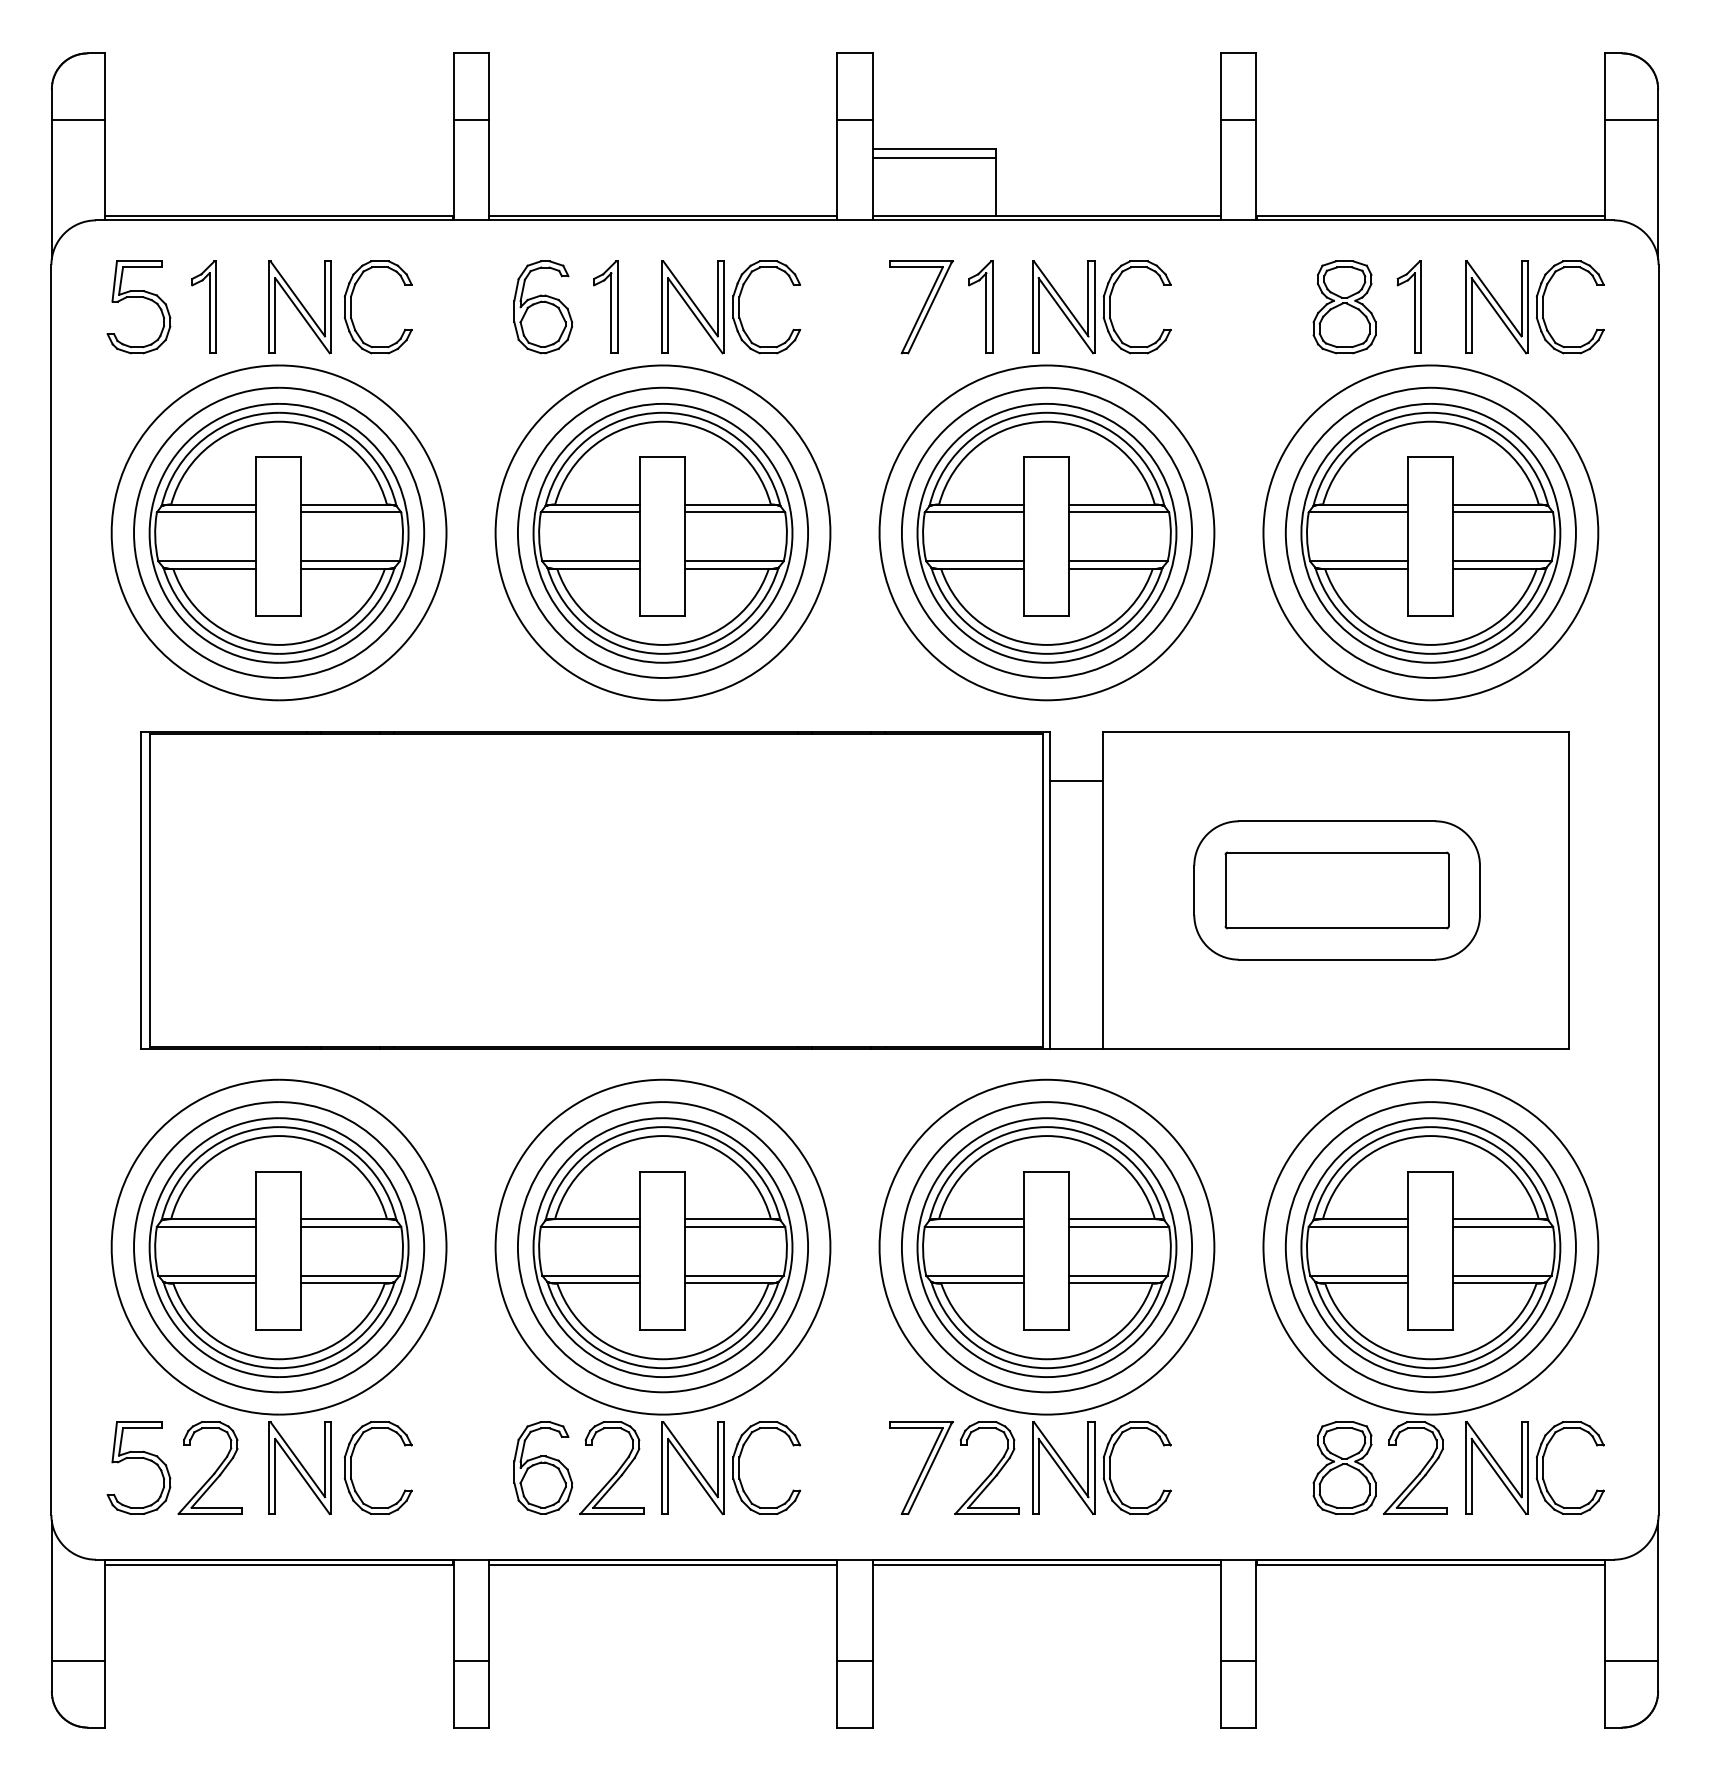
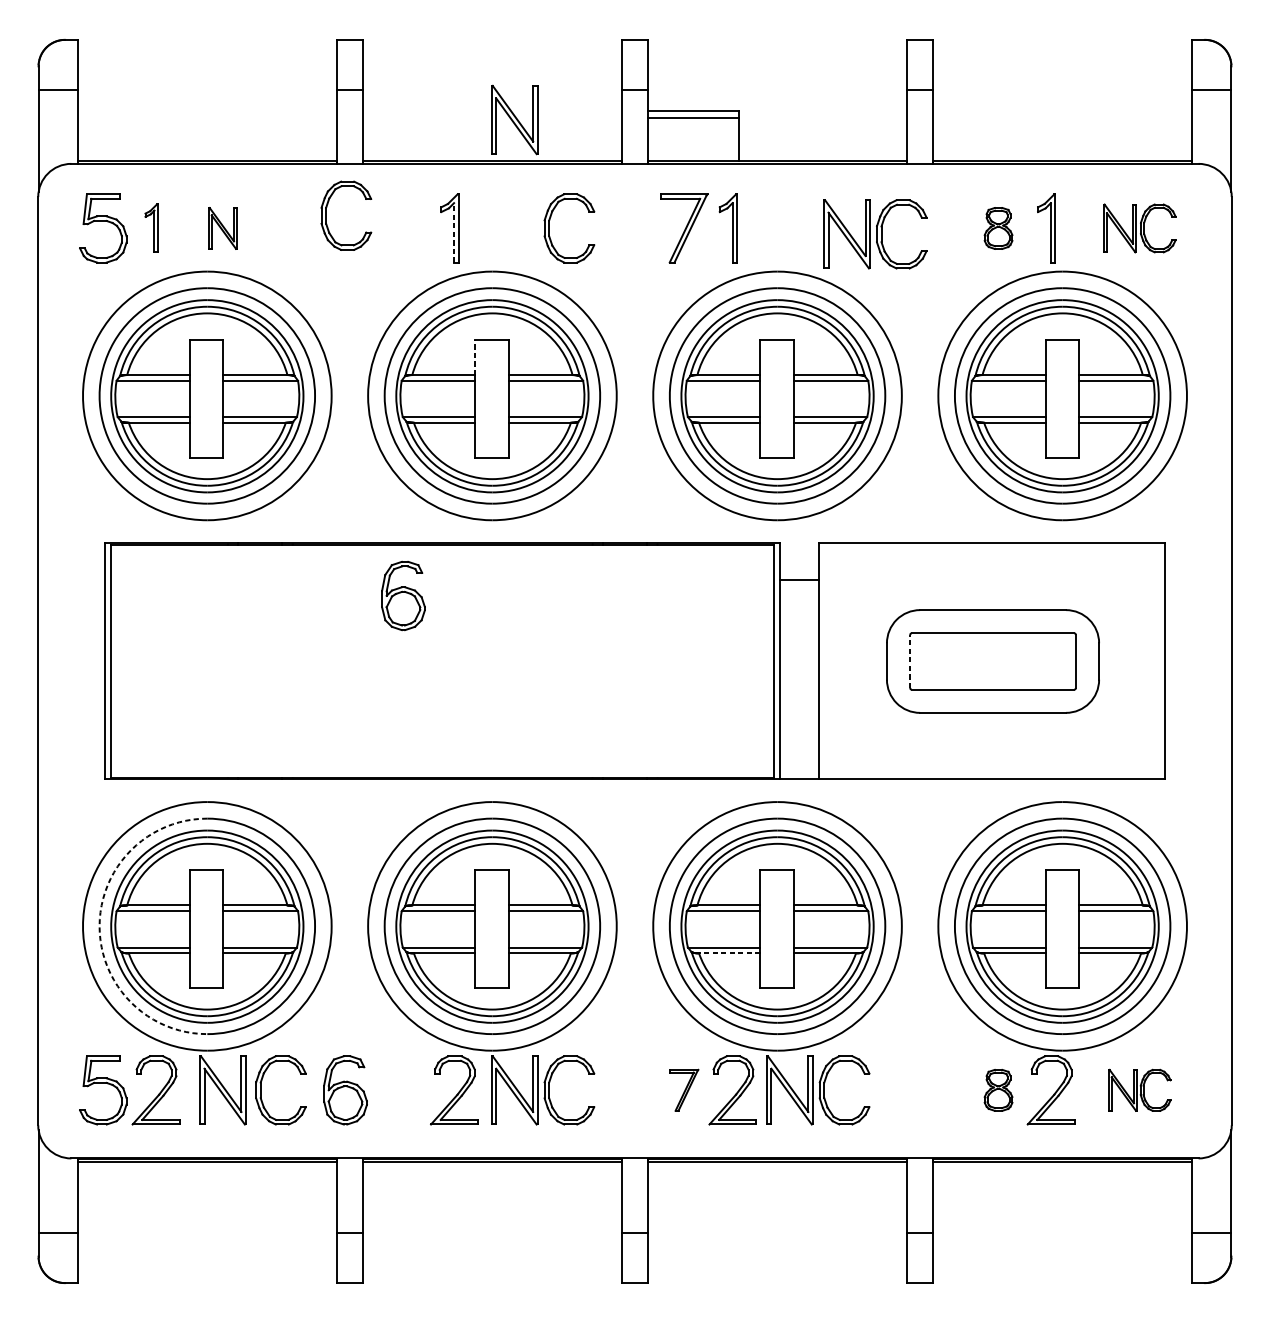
part: (203, 306) -> (151, 227), size x0.7
part: (299, 307) -> (222, 228), size x0.6
part: (351, 307) -> (326, 215), moved
part: (543, 307) -> (403, 596), moved
part: (692, 307) -> (514, 120), moved
part: (1101, 307) -> (875, 234), moved
part: (1344, 307) -> (998, 228), size x0.6
part: (1534, 307) -> (1139, 228), size x0.7
line: (611, 313) -> (454, 233), solid -> dashed
line: (640, 481) -> (475, 357), solid -> dashed
line: (1225, 890) -> (910, 661), solid -> dashed
arc: (134, 1247) -> (99, 926), solid -> dashed
line: (982, 1283) -> (729, 953), solid -> dashed
part: (543, 1467) -> (345, 1089), moved
part: (921, 1467) -> (684, 1089), size x0.6
part: (1344, 1467) -> (998, 1089), size x0.6
part: (1534, 1467) -> (1139, 1089), size x0.6

